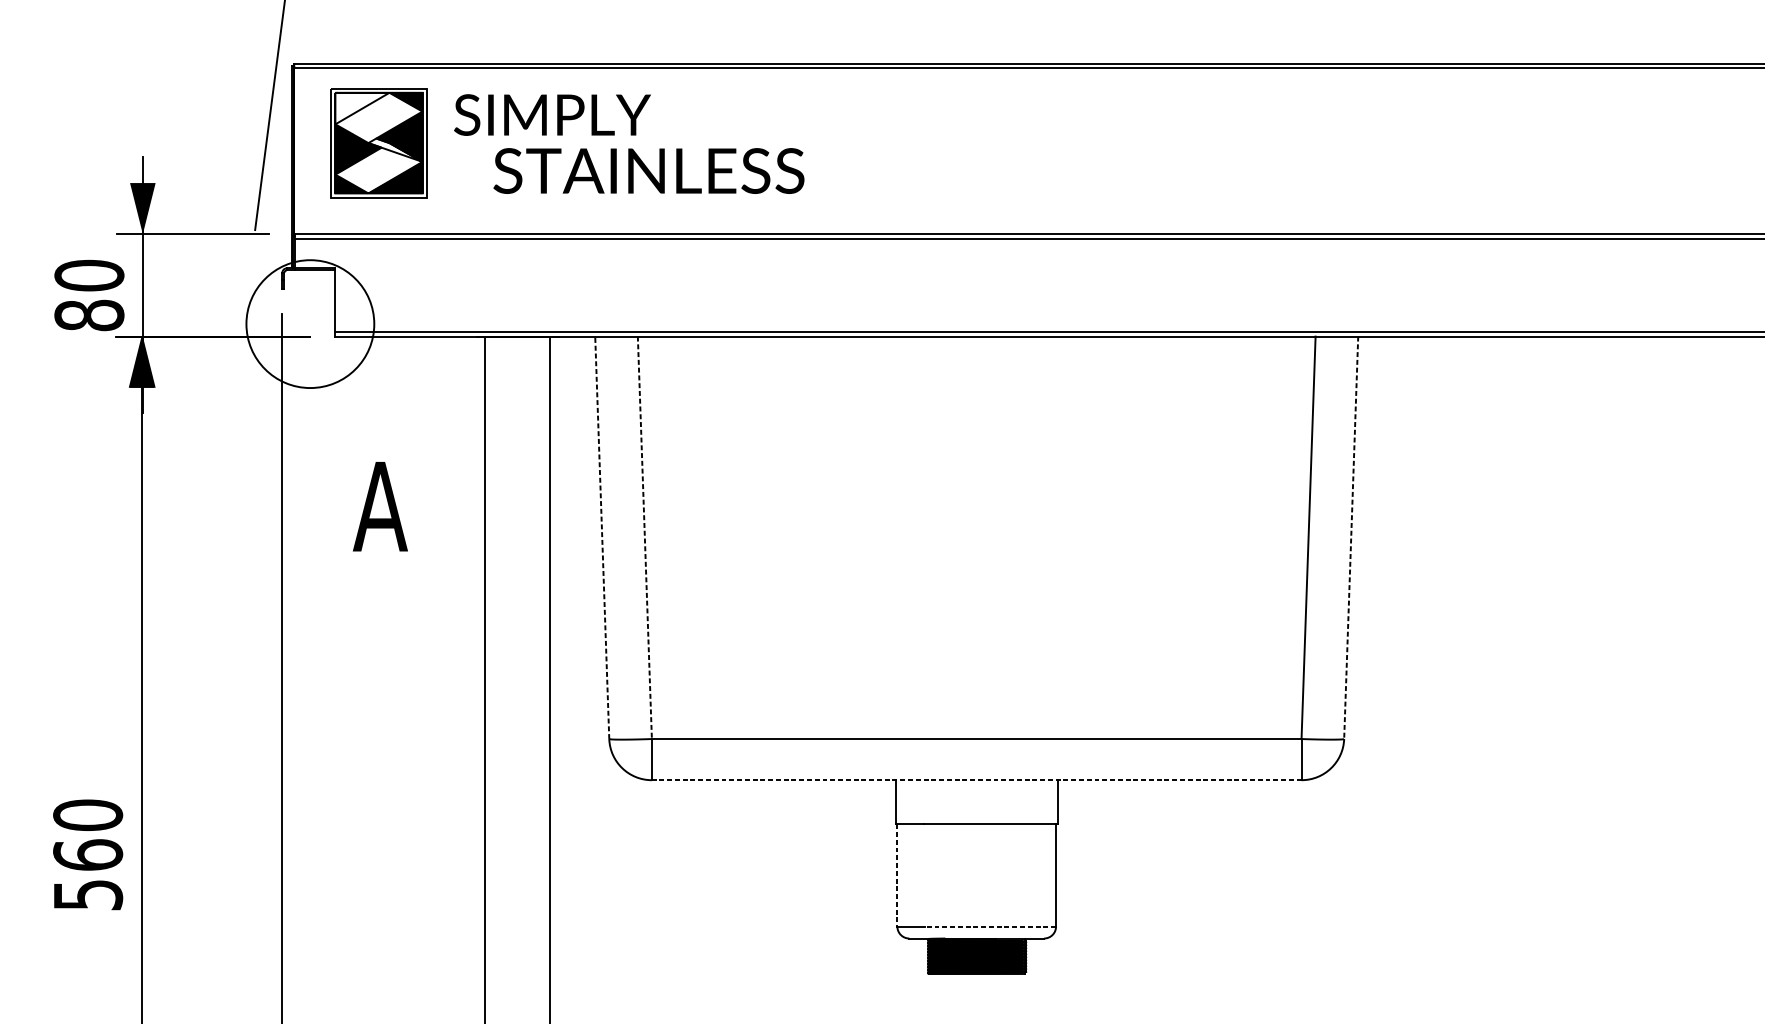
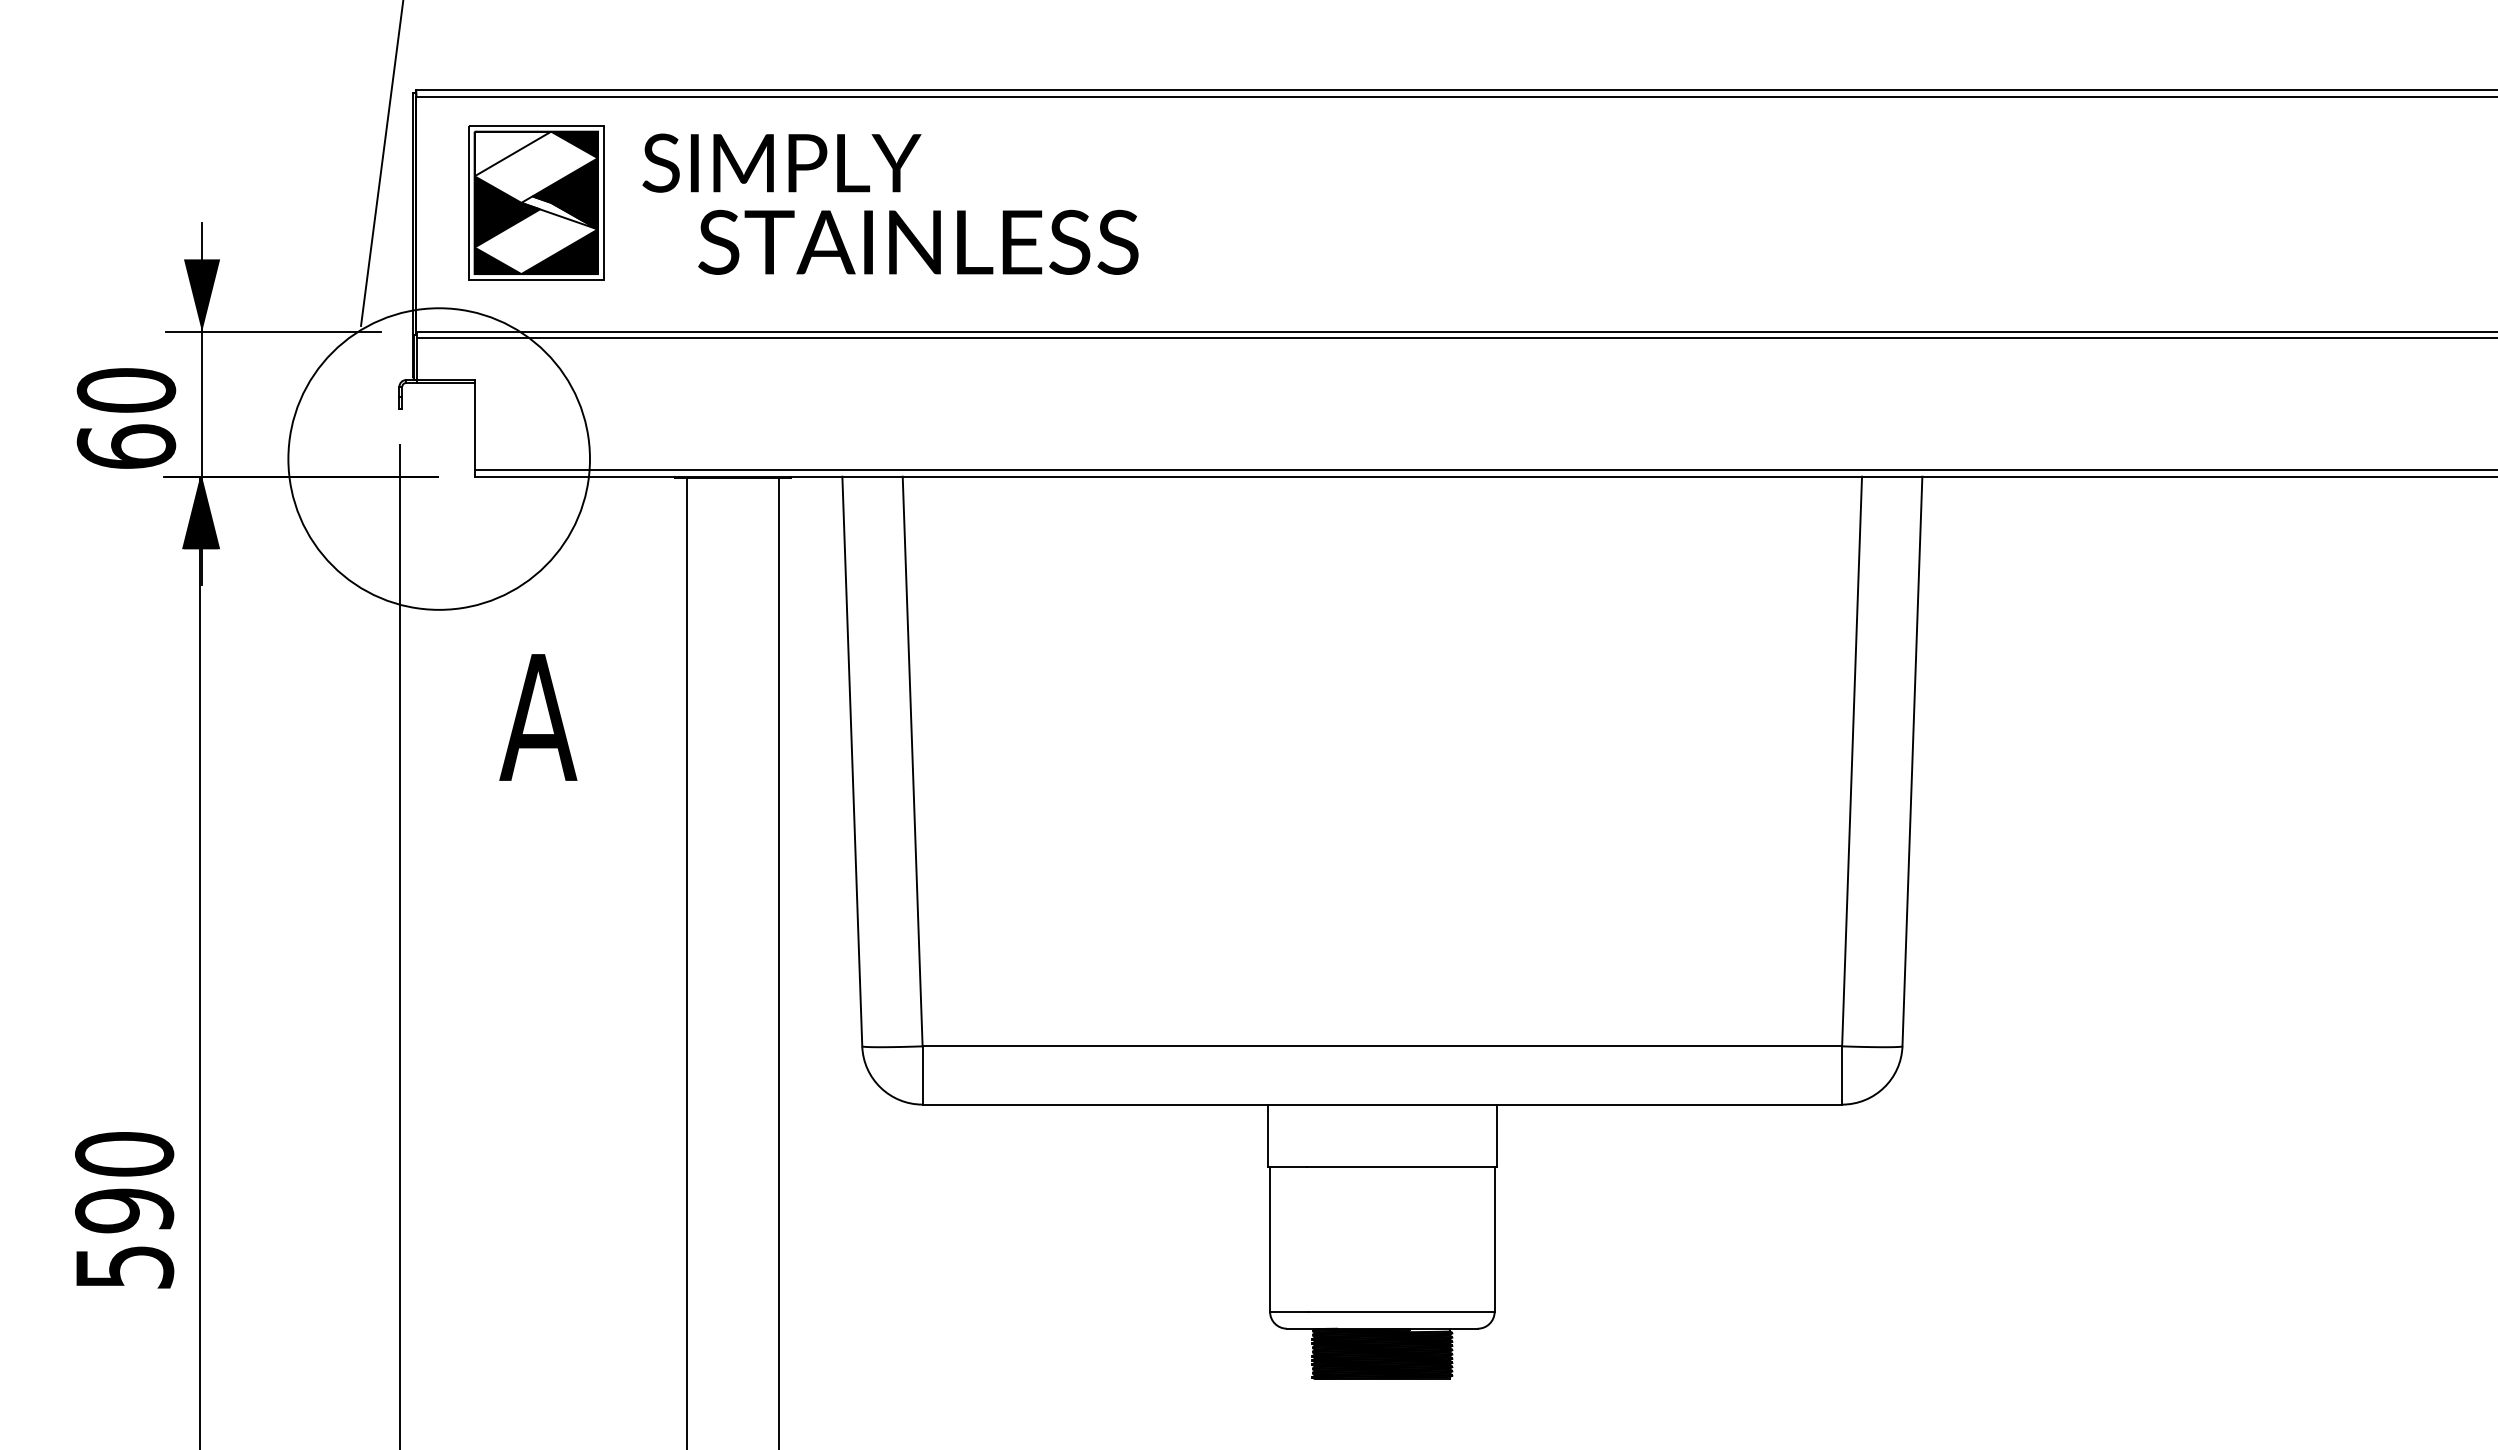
text: (89, 315) -> (126, 446), 80 -> 60
circle: (309, 323) -> (438, 458), size x1.67
line: (602, 537) -> (852, 761), dashed -> solid
line: (644, 537) -> (912, 761), dashed -> solid
line: (1351, 537) -> (1912, 761), dashed -> solid
line: (976, 780) -> (1382, 1104), dashed -> solid
text: (88, 855) -> (124, 1210), 560 -> 590
line: (897, 875) -> (1270, 1239), dashed -> solid
line: (990, 926) -> (1401, 1311), dashed -> solid

